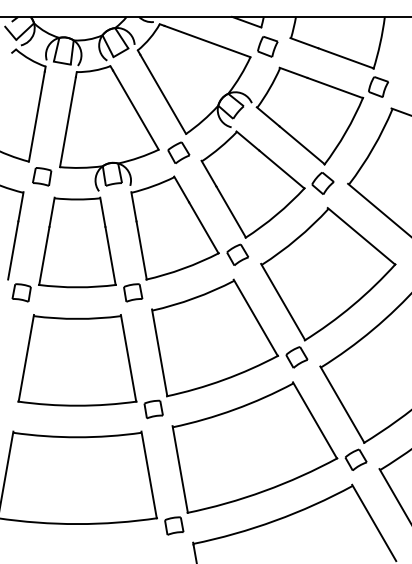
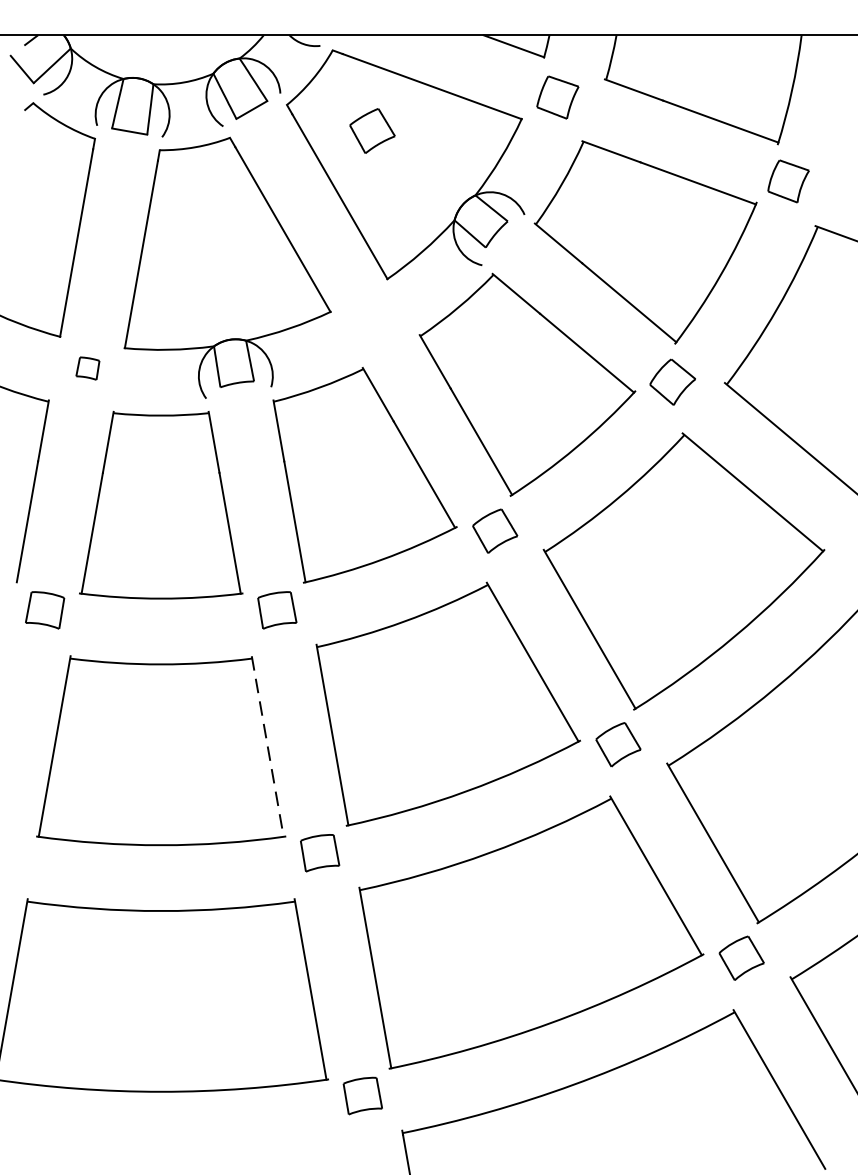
part: (178, 152) -> (371, 130), moved
part: (42, 176) -> (88, 367), size x0.6
line: (128, 358) -> (267, 746), solid -> dashed

